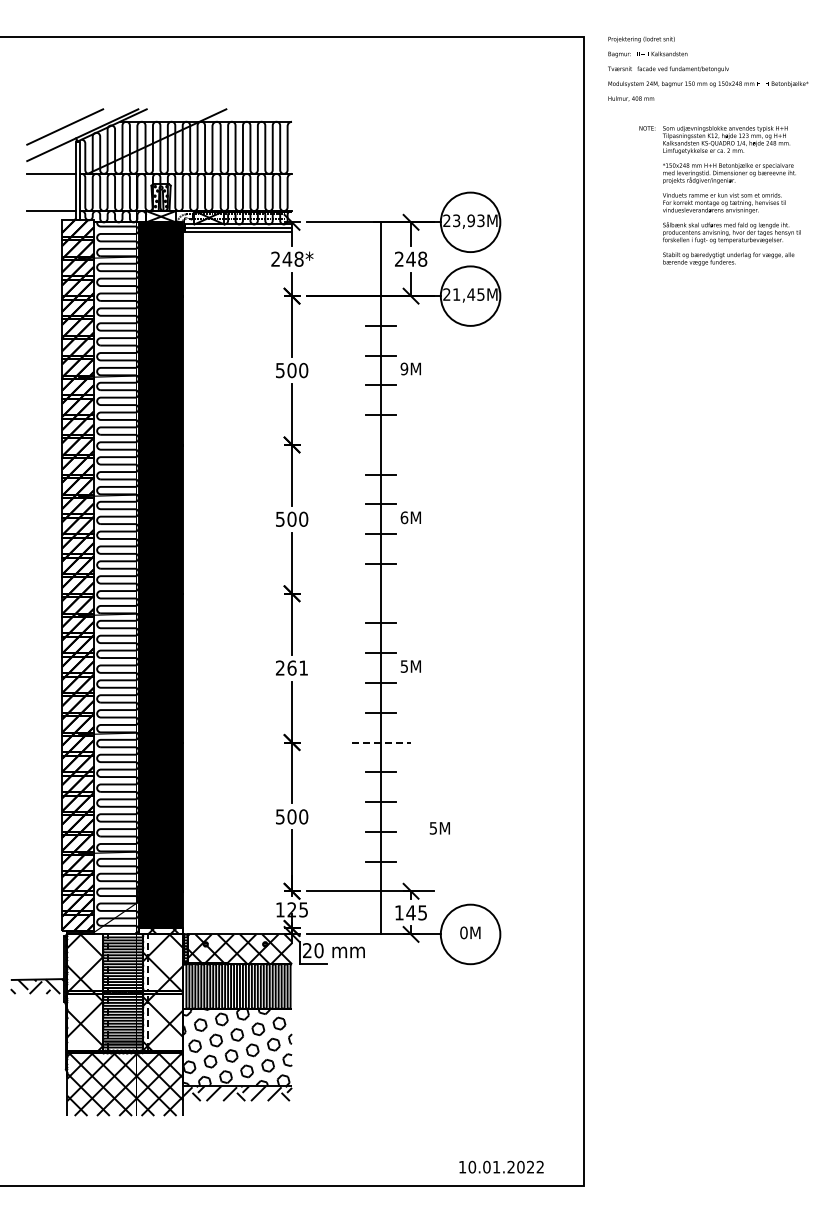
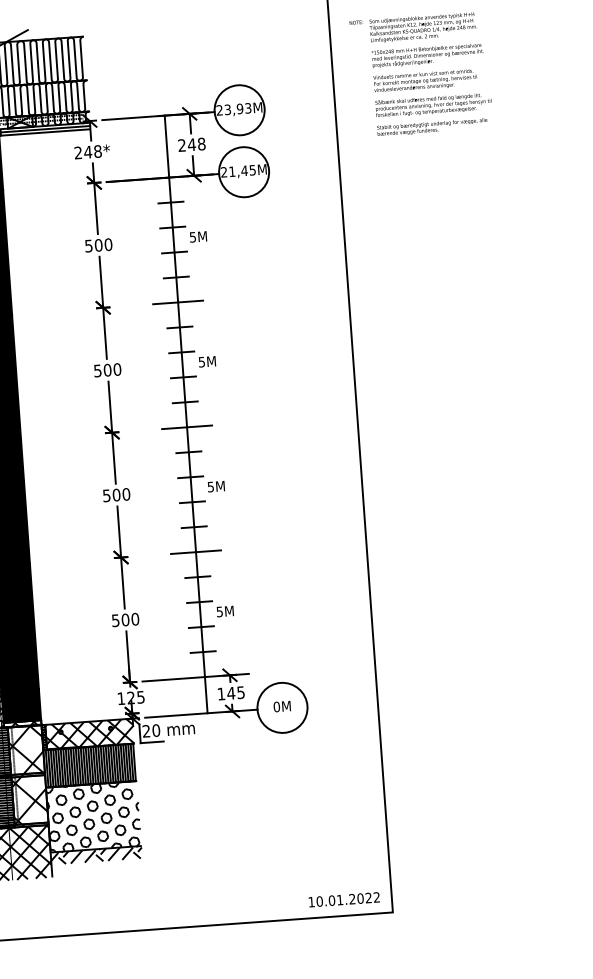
text: (719, 195) -> (420, 74), moved
text: (404, 368) -> (192, 236), 9M -> 5M
line: (381, 444) -> (178, 302), added
text: (404, 517) -> (201, 361), 6M -> 5M
line: (381, 593) -> (187, 427), added
text: (292, 667) -> (116, 494), 261 -> 500
line: (381, 742) -> (196, 552), dashed -> solid
text: (439, 828) -> (224, 611), moved
text: (501, 1166) -> (344, 899), moved

